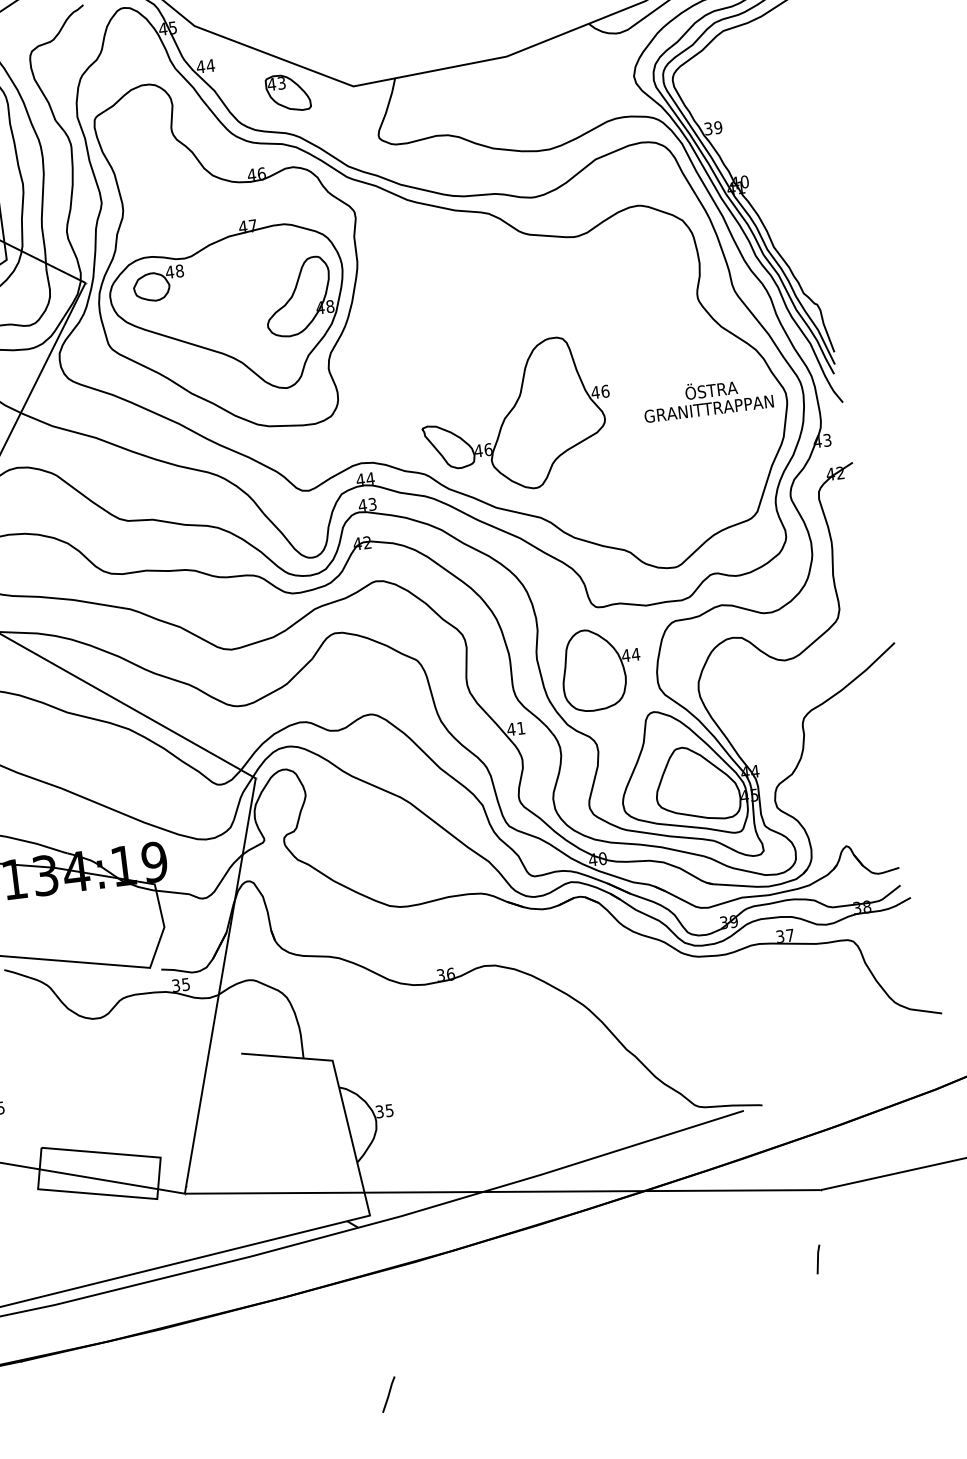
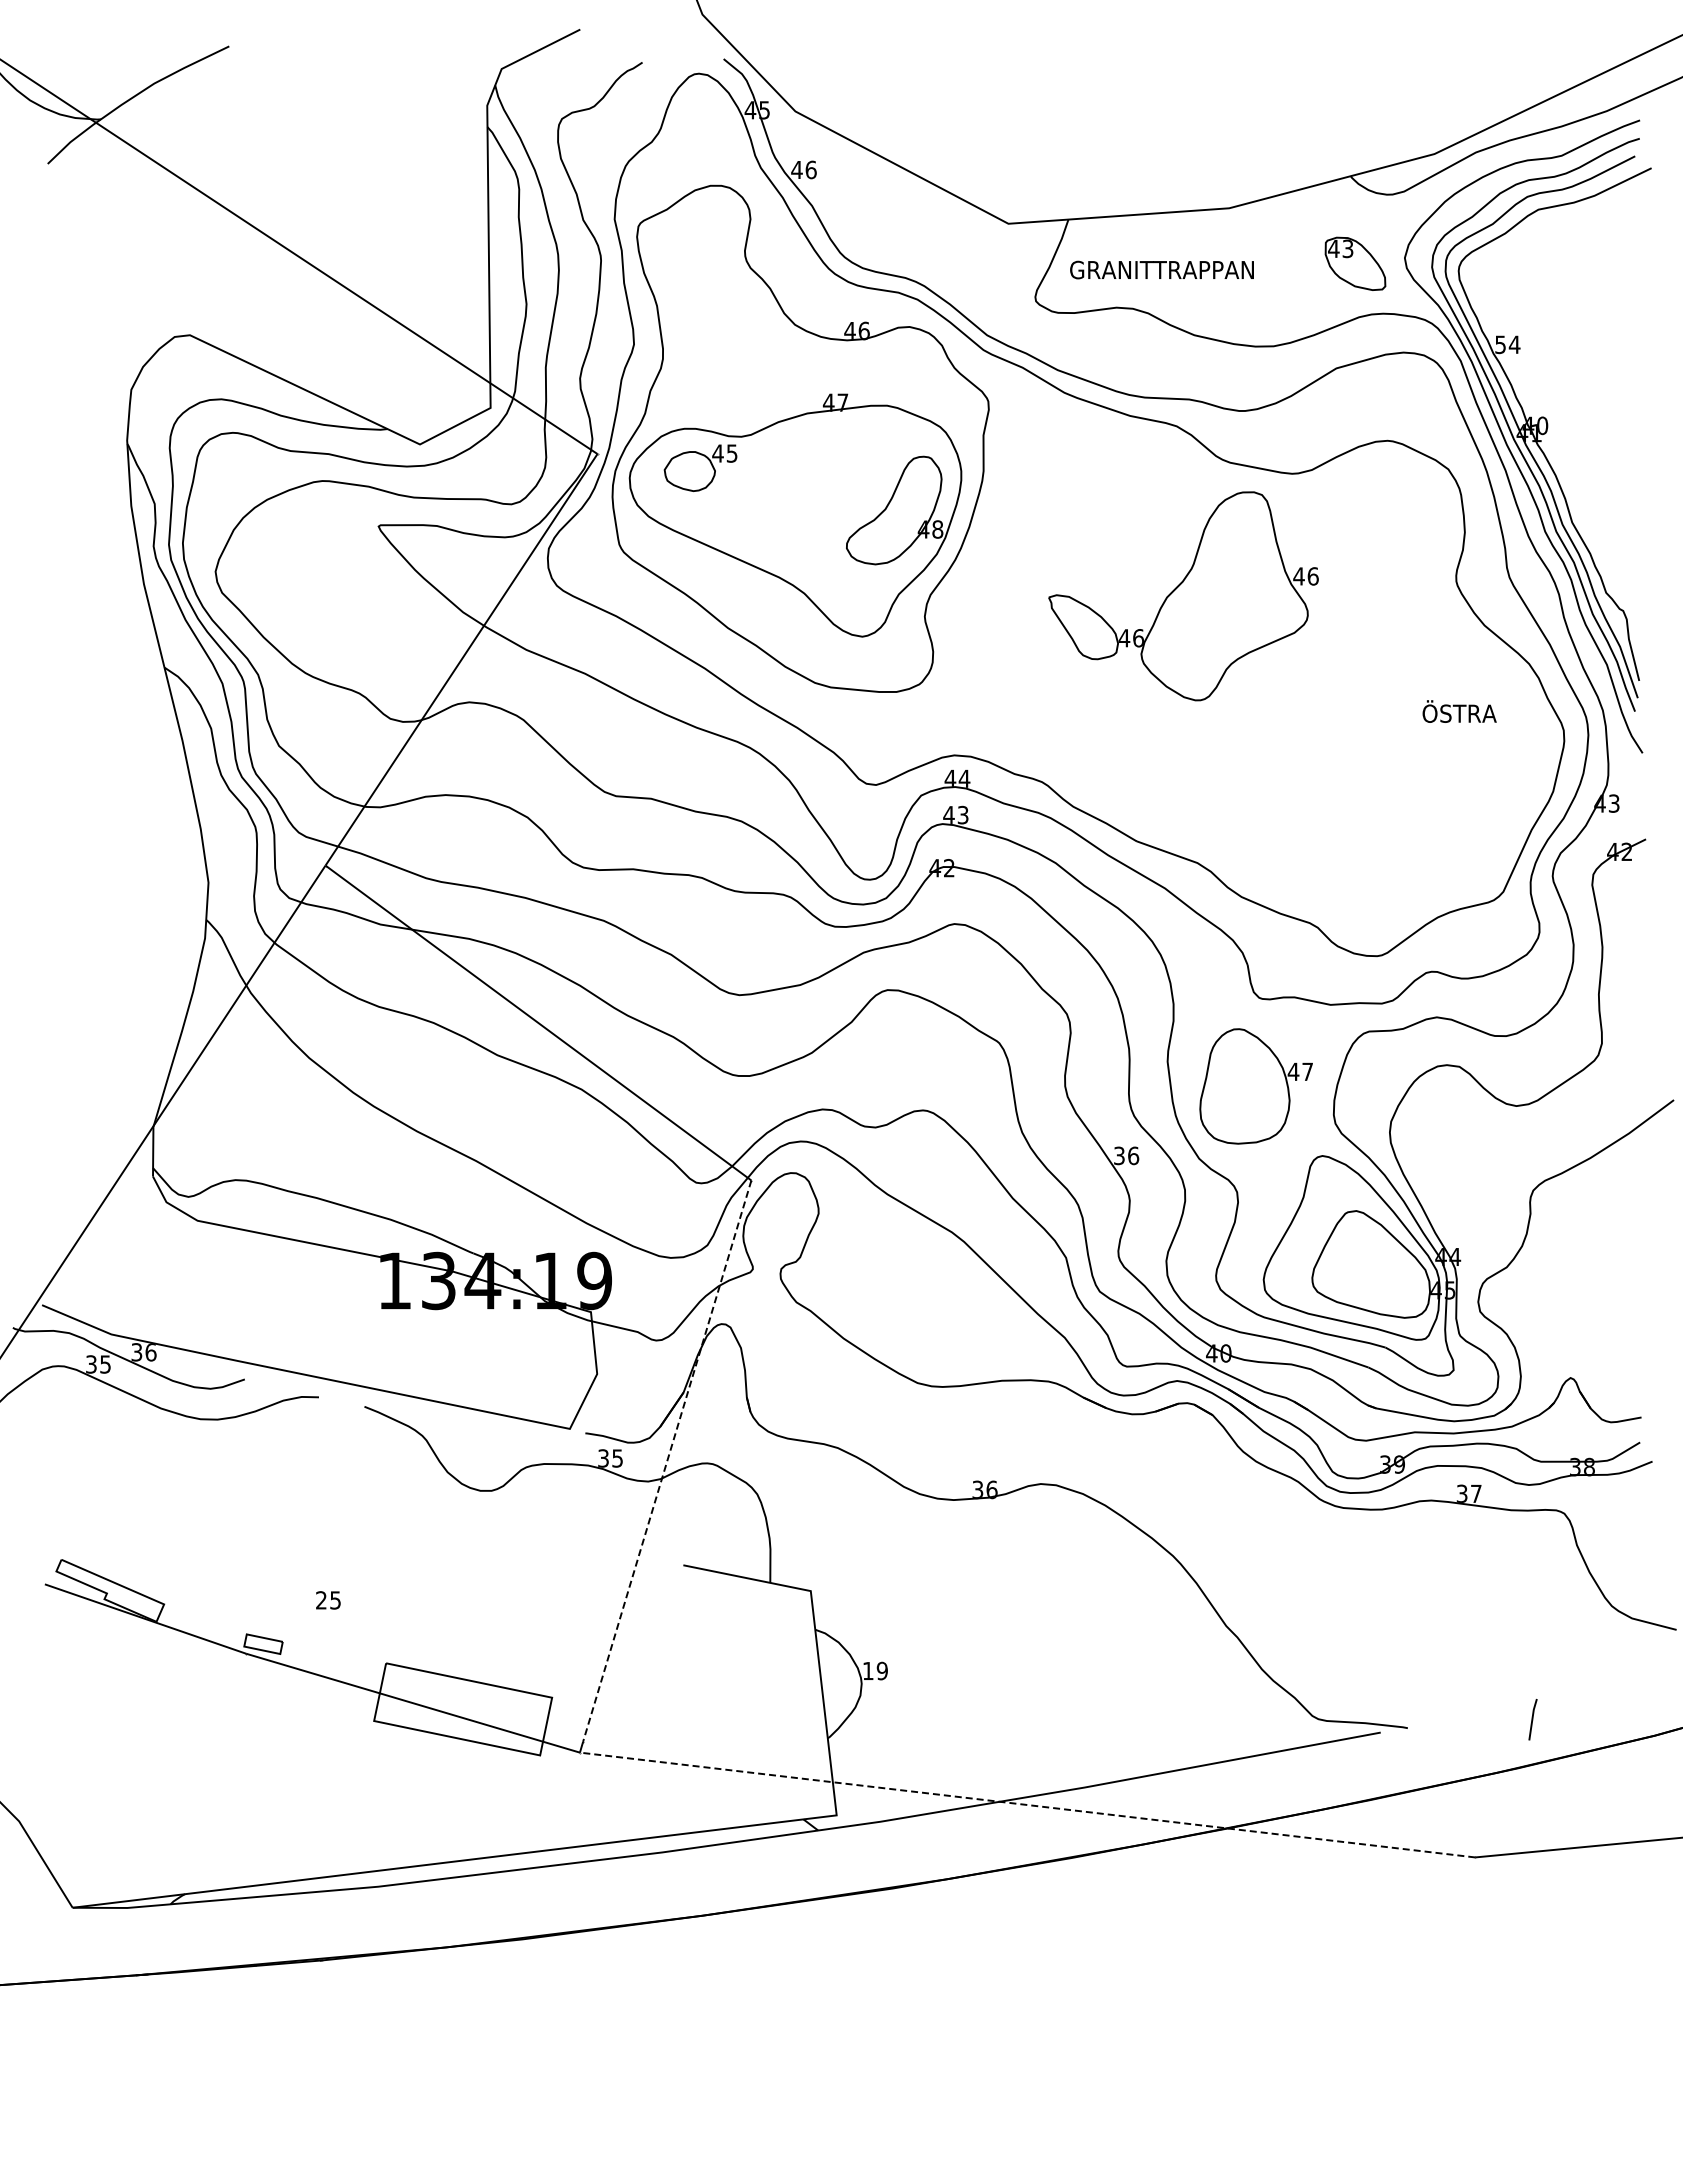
text: (210, 65) -> (810, 169), 44 -> 46
part: (288, 92) -> (1355, 263), moved
text: (713, 128) -> (1507, 344), 39 -> 54
text: (179, 271) -> (731, 453), 48 -> 45
text: (708, 408) -> (1161, 269), moved
part: (516, 416) -> (1183, 596), moved
text: (635, 654) -> (1307, 1071), 44 -> 47
text: (516, 728) -> (1126, 1155), 41 -> 36
line: (221, 982) -> (667, 1461), solid -> dashed
text: (384, 1110) -> (875, 1670), 35 -> 19
line: (502, 1192) -> (1027, 1805), solid -> dashed
line: (818, 1259) -> (1532, 1719), moved
line: (389, 1394) -> (832, 2070), removed

